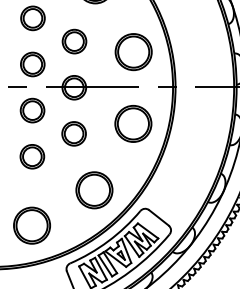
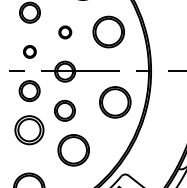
part: (74, 41) -> (65, 32), size x0.6
part: (133, 52) -> (108, 32), moved
part: (32, 64) -> (29, 51), size x0.6
part: (32, 156) -> (29, 130), size x1.4
part: (94, 190) -> (73, 150), moved

